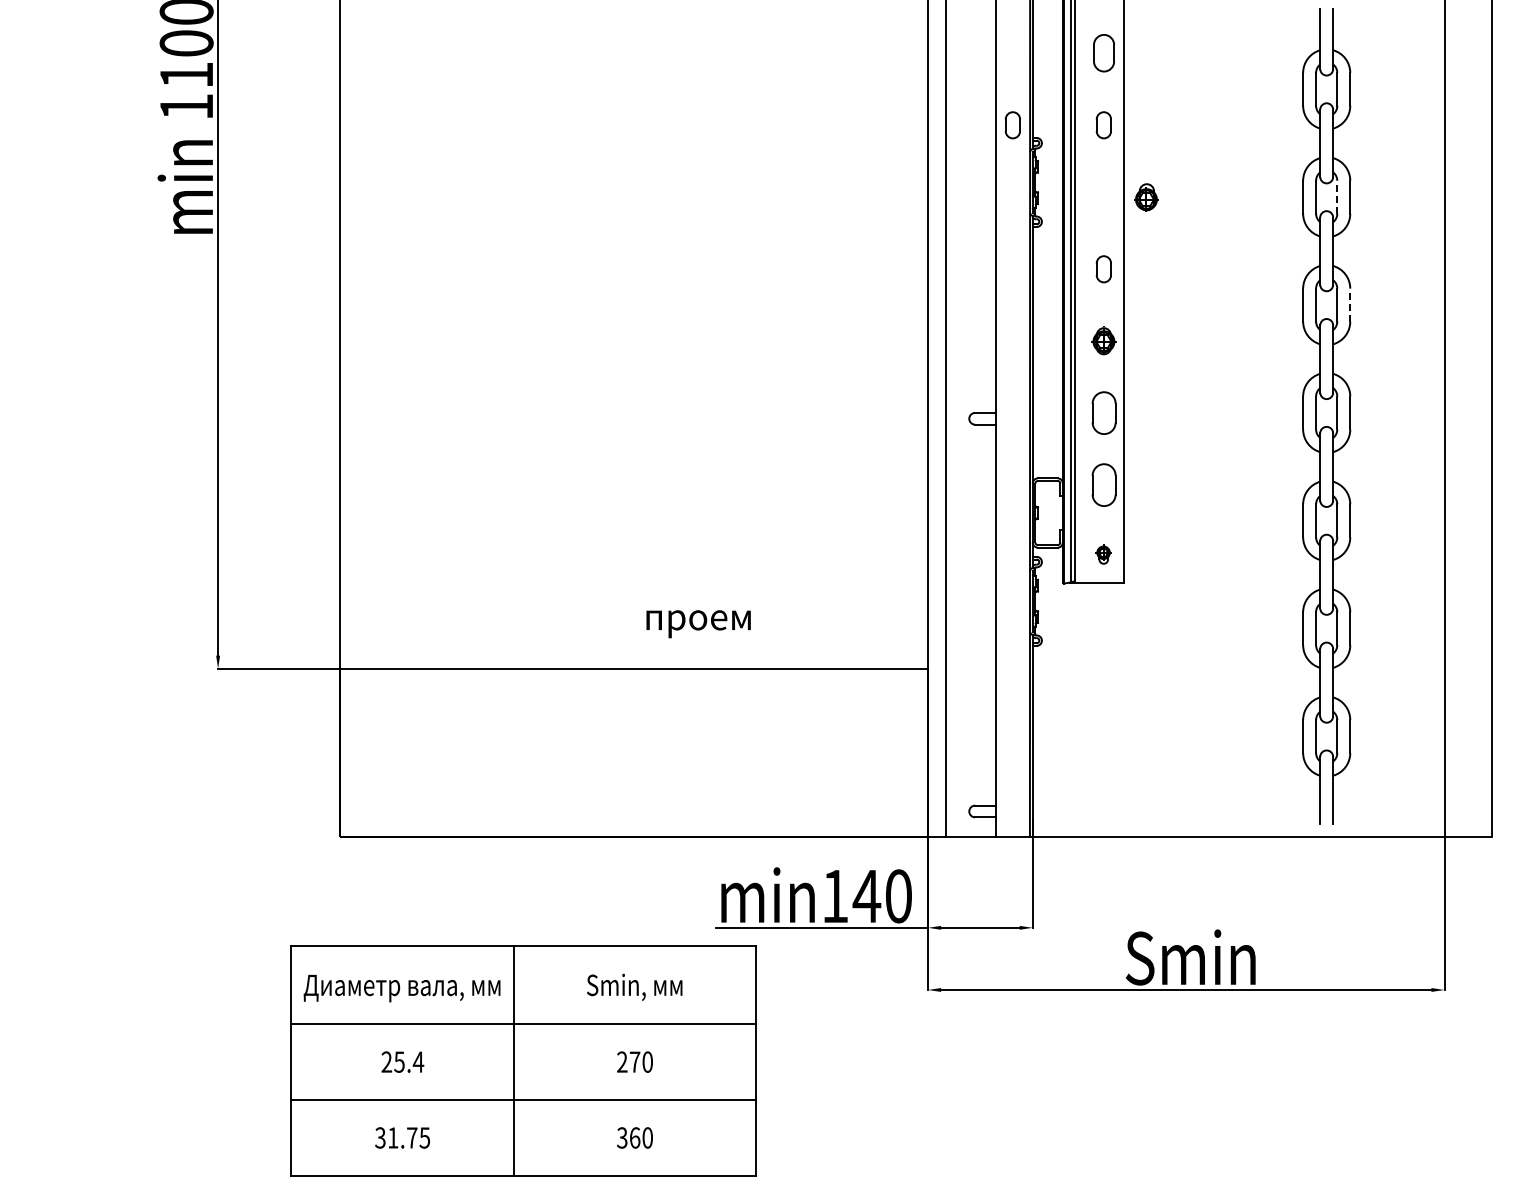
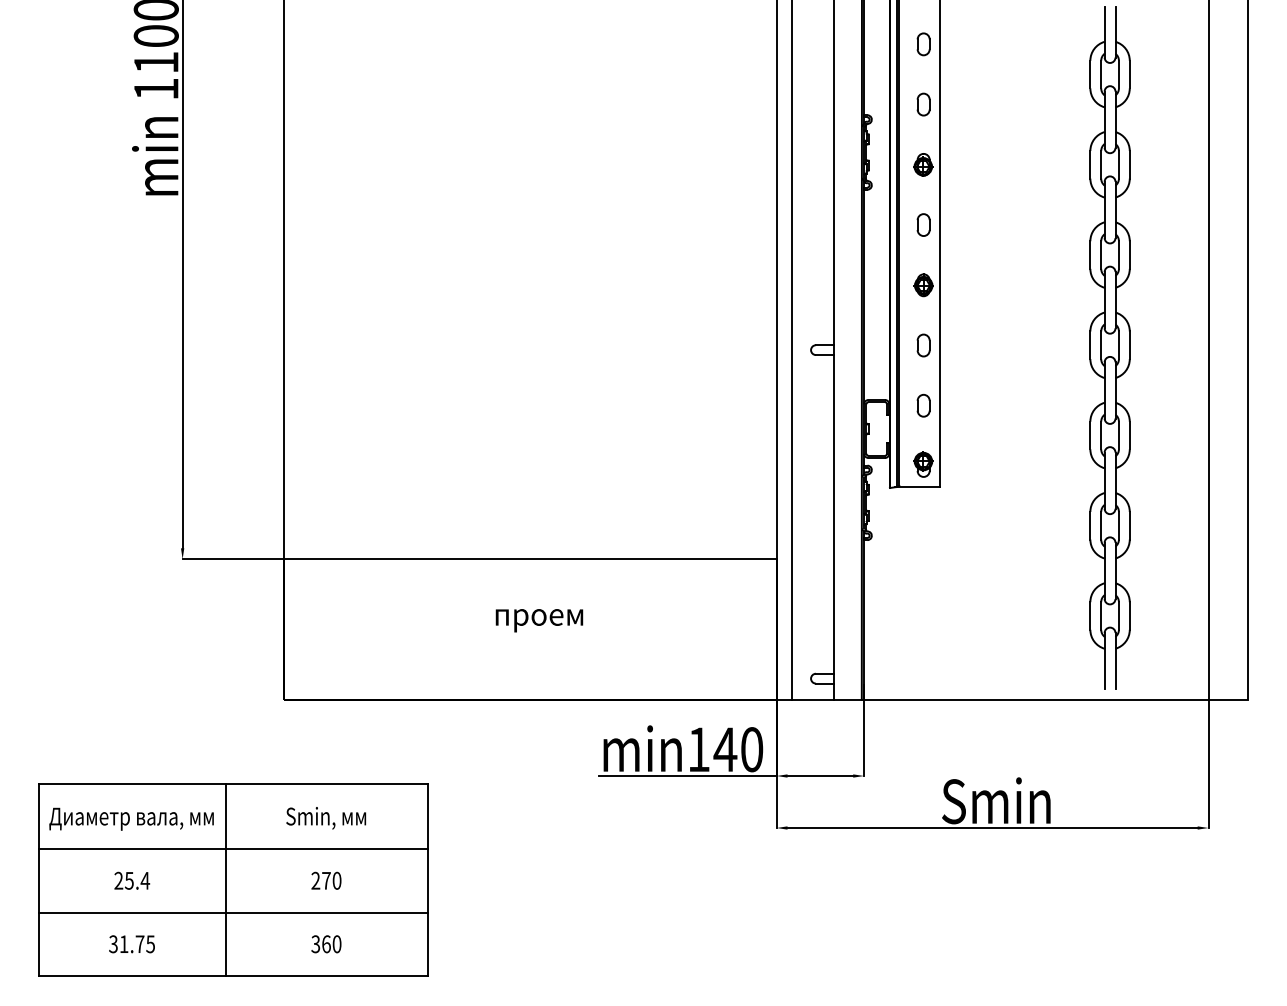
part: (1103, 53) -> (923, 44), size x0.71
part: (1012, 125) -> (847, 104), removed
line: (1337, 196) -> (1119, 164), dashed -> solid
part: (1146, 197) -> (923, 165), moved
line: (1350, 304) -> (1129, 254), dashed -> solid
part: (1103, 413) -> (923, 345), size x0.62
part: (1103, 485) -> (923, 405), size x0.62
part: (1103, 553) -> (923, 462), size x1.67
text: (698, 624) -> (539, 620), moved
part: (523, 1060) -> (233, 879), moved

